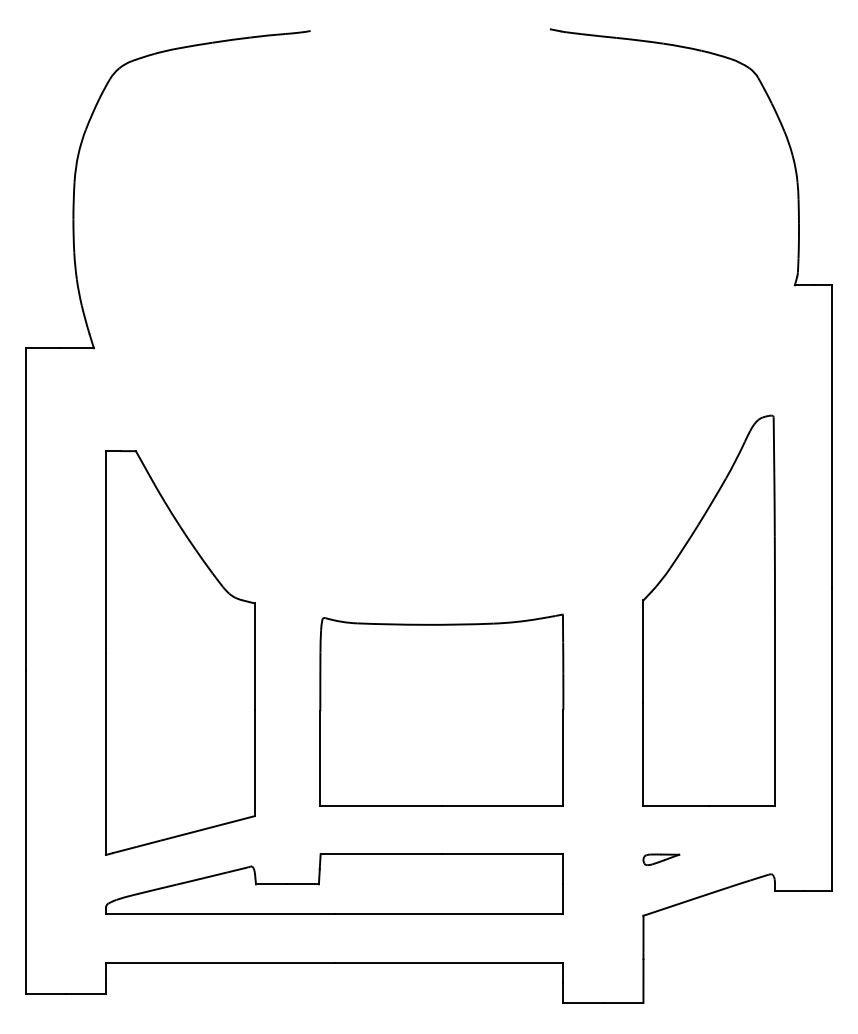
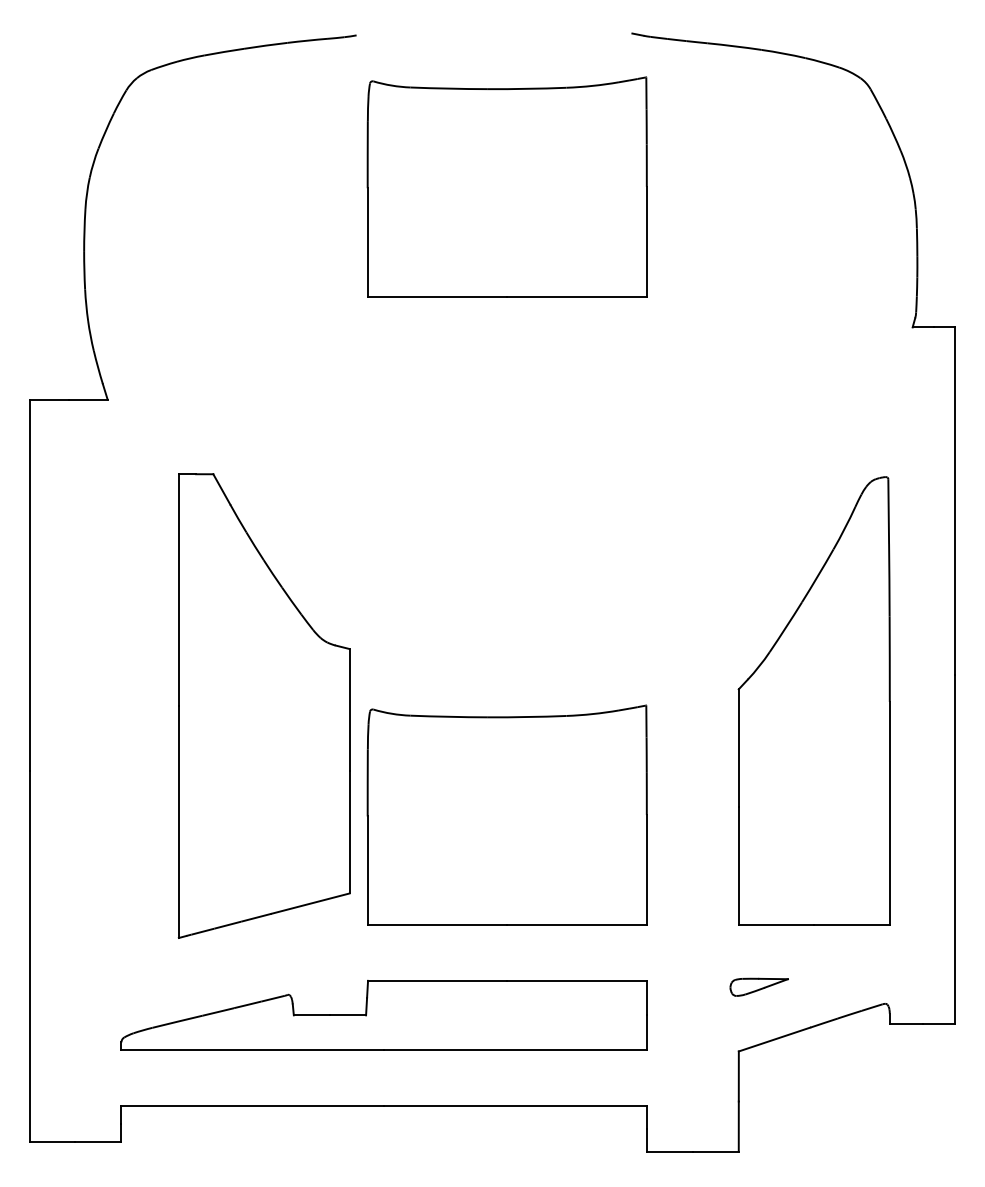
part: (441, 162) -> (506, 186), added
part: (179, 652) -> (263, 705), moved
part: (661, 859) -> (759, 986), size x1.4

